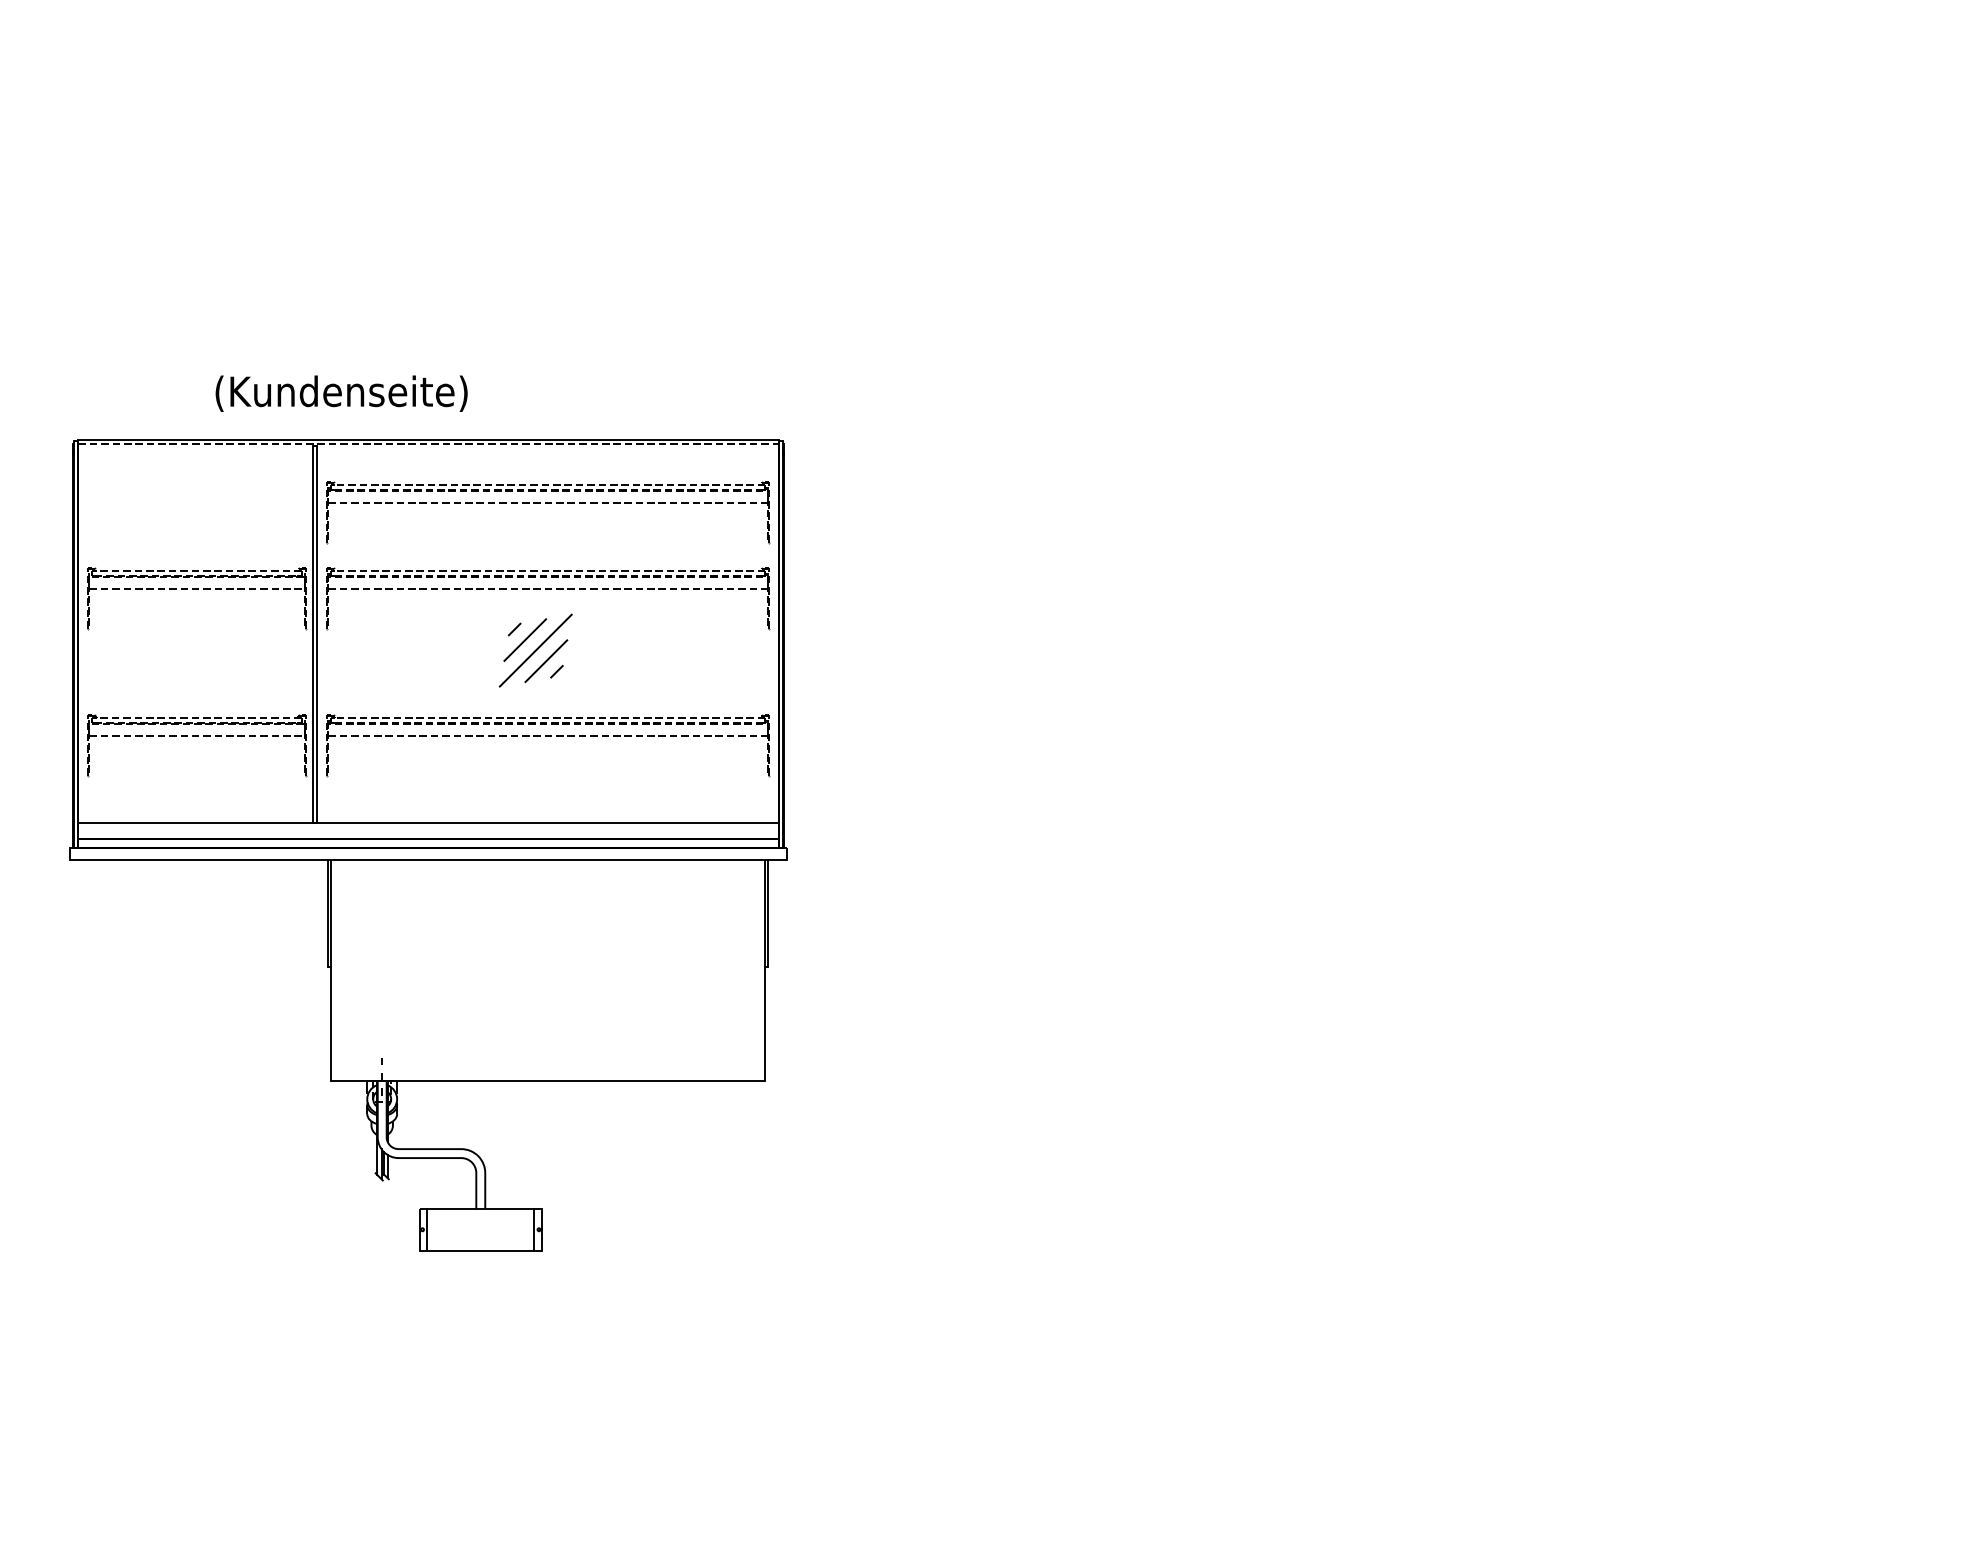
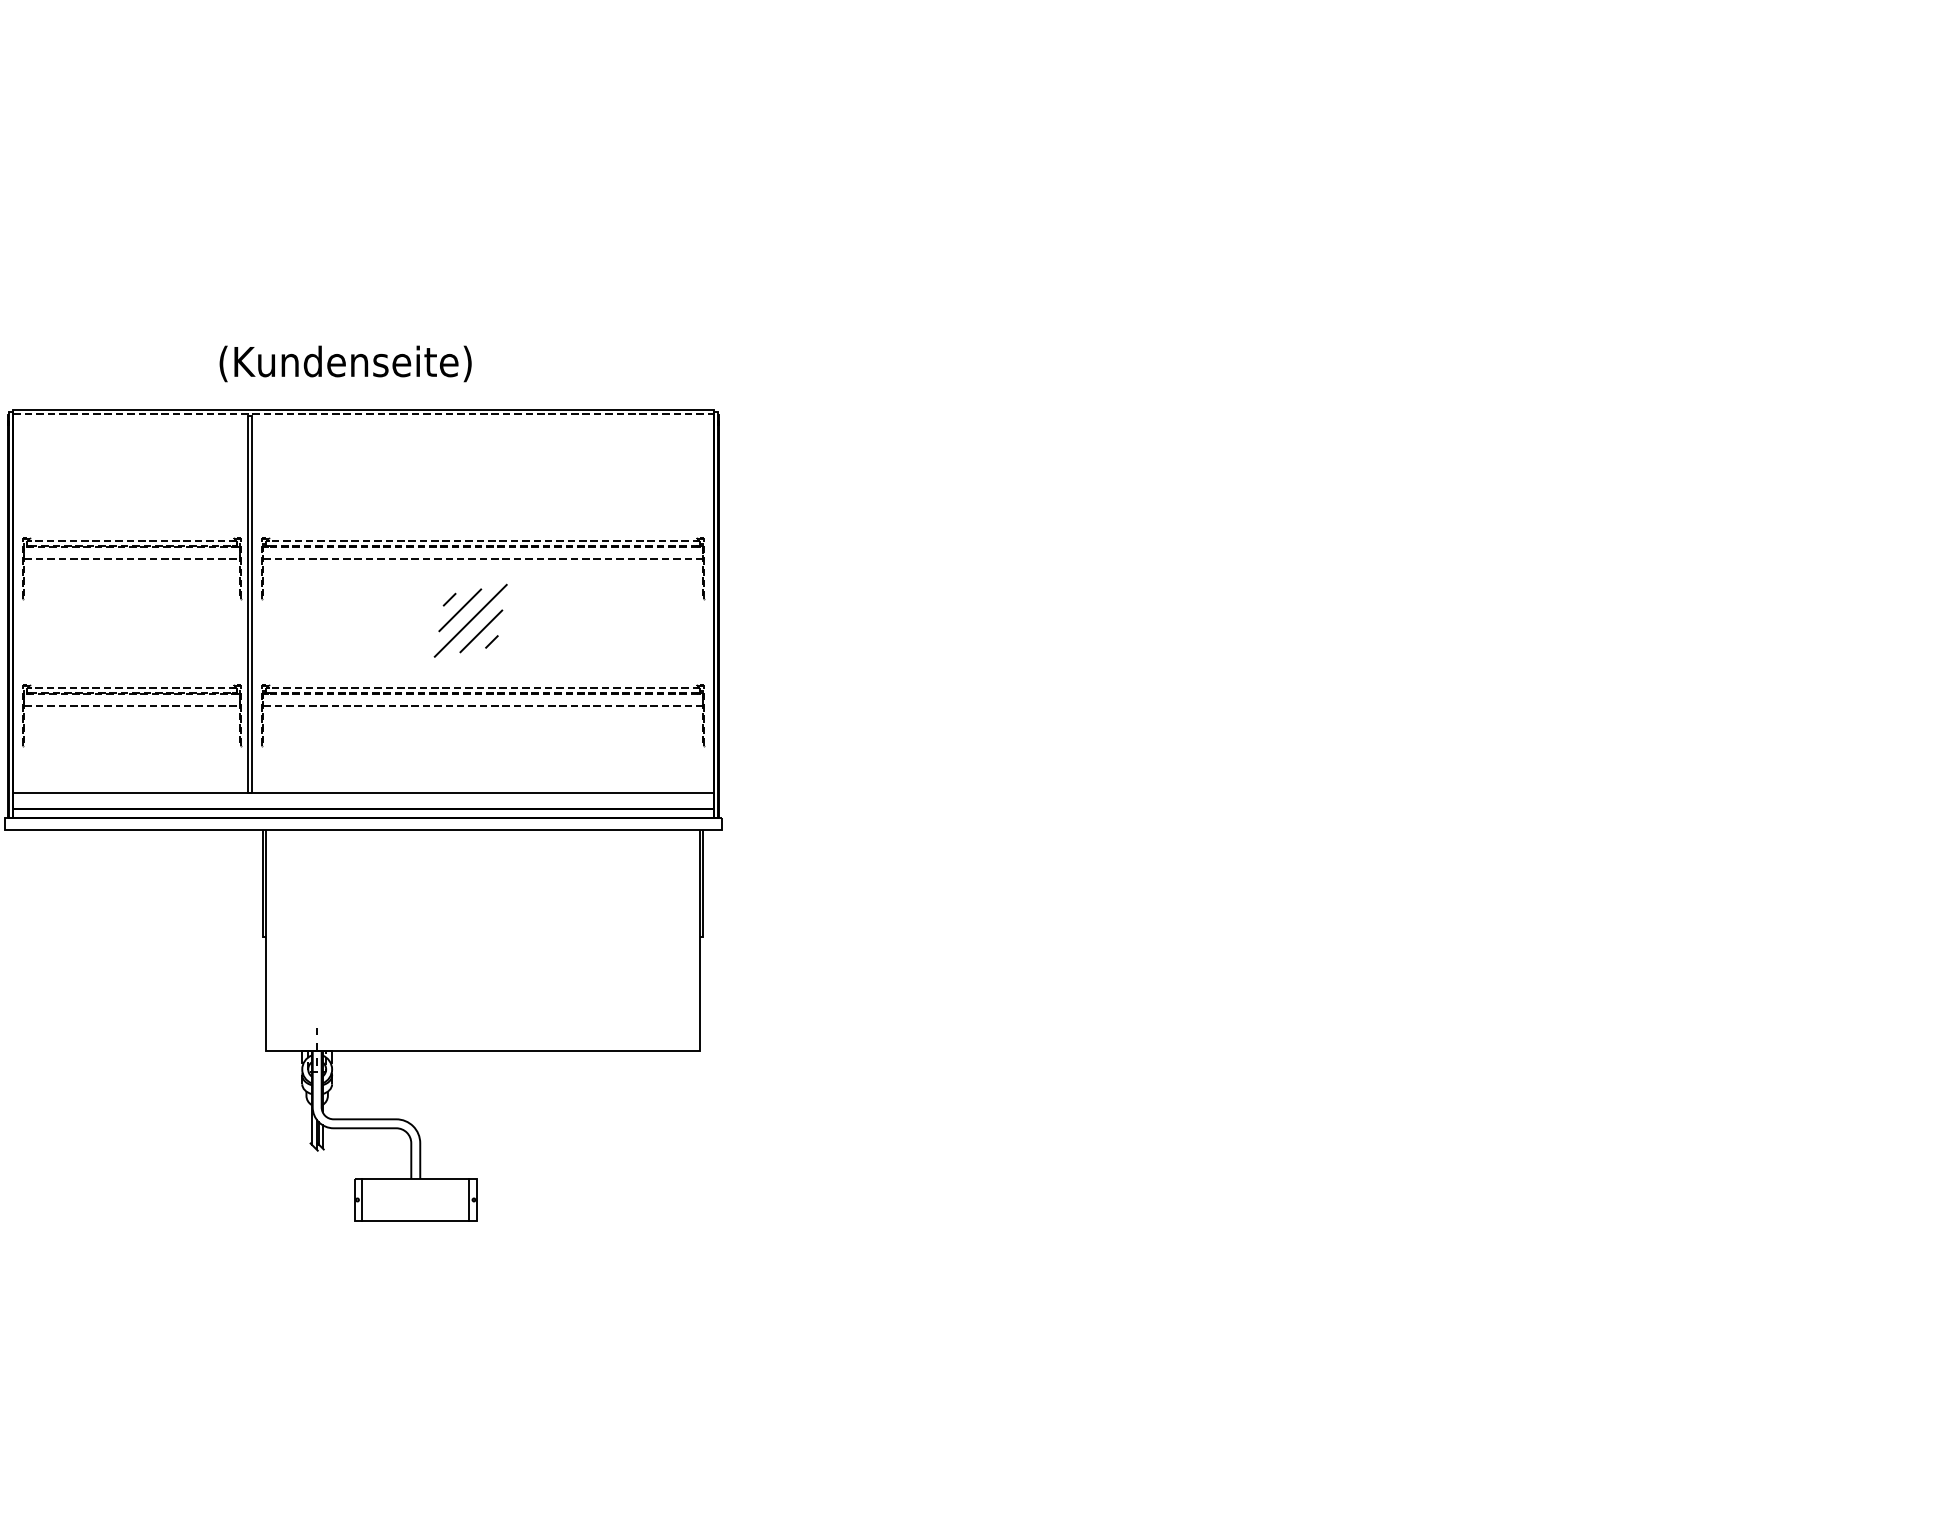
text: (341, 393) -> (345, 363), moved
part: (548, 503) -> (483, 473), removed

